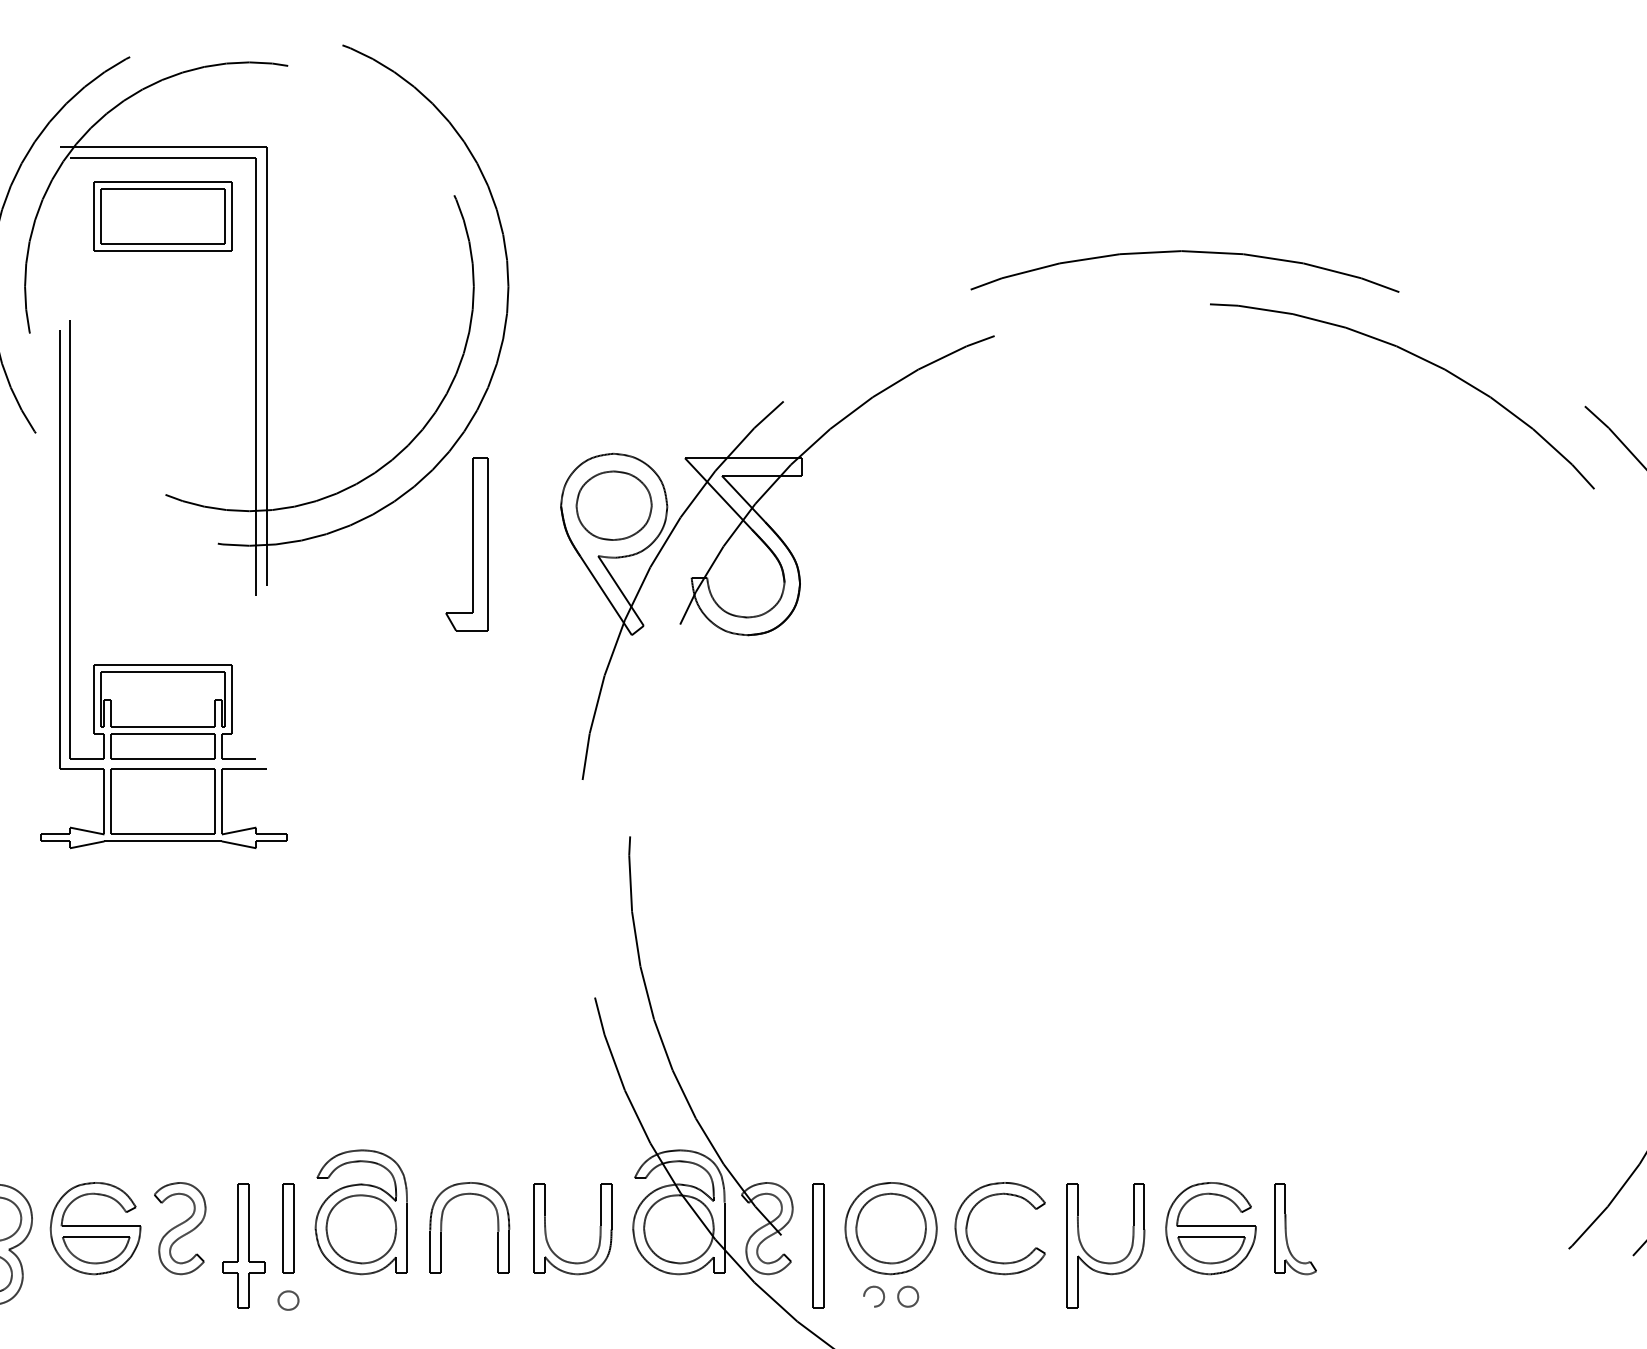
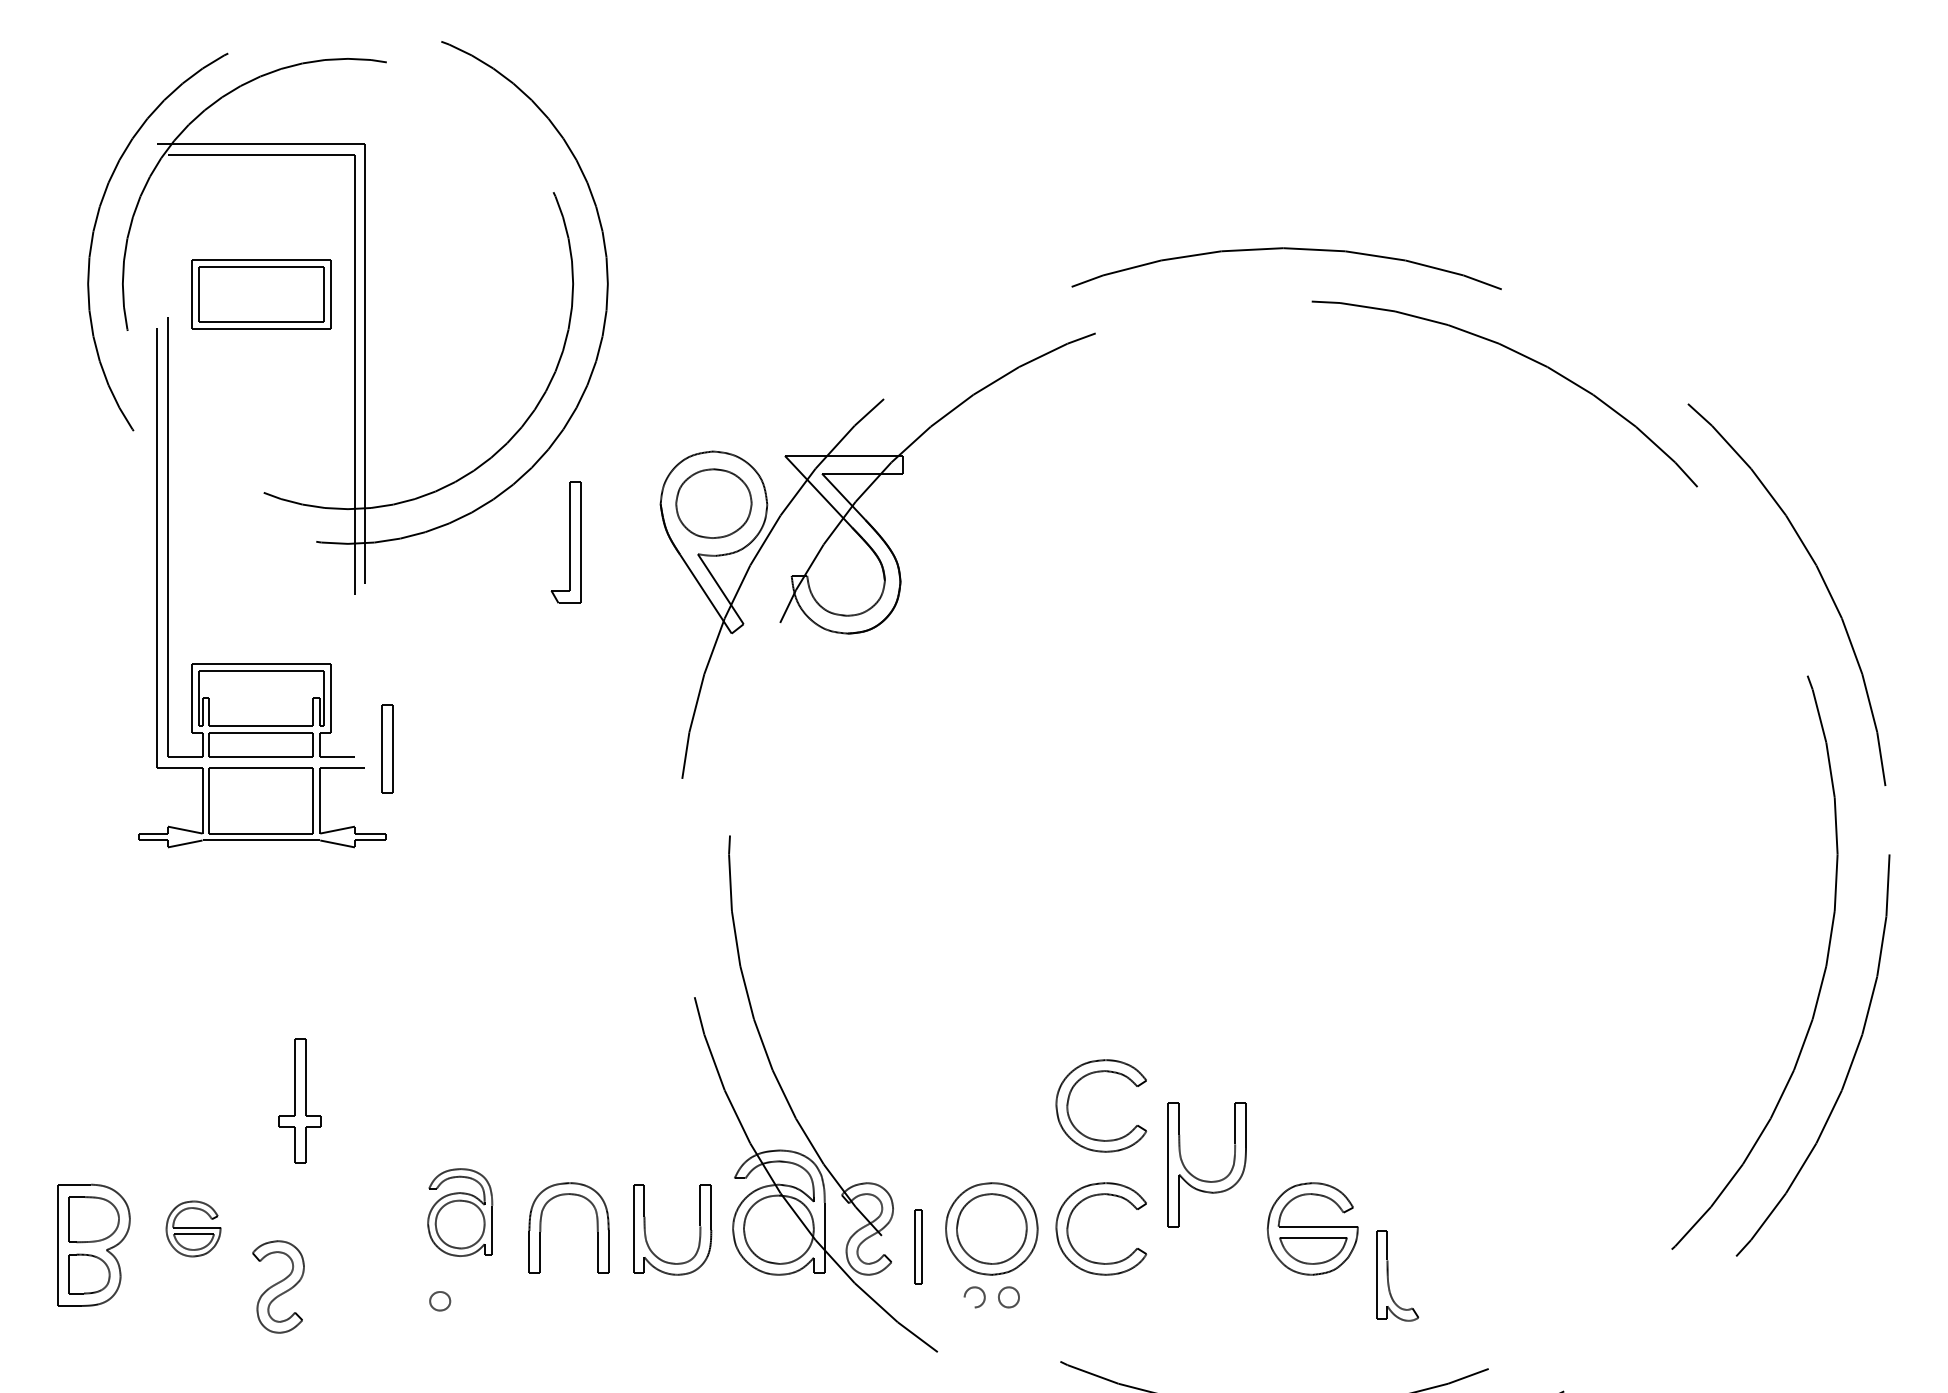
part: (163, 216) -> (261, 294), moved
part: (466, 544) -> (565, 542), size x0.7
part: (968, 1100) -> (1069, 1100), added
part: (360, 1212) -> (459, 1212), size x0.7
part: (95, 1228) -> (193, 1228), size x0.6
part: (180, 1228) -> (278, 1286), moved
part: (288, 1228) -> (387, 748), moved
part: (1286, 1229) -> (1388, 1275), moved
part: (242, 1246) -> (299, 1100), moved
part: (818, 1246) -> (918, 1246), size x0.6
part: (1101, 1260) -> (1202, 1179), moved
part: (288, 1300) -> (440, 1301), moved

